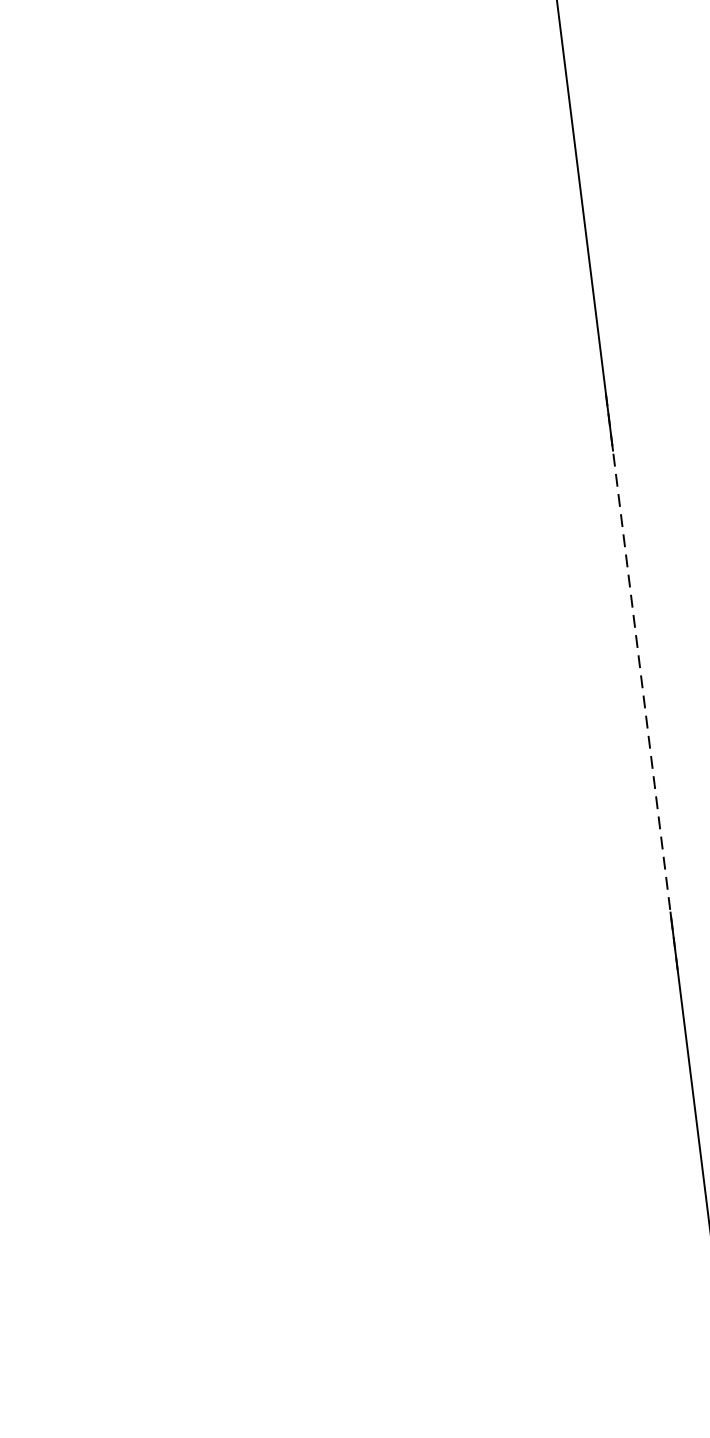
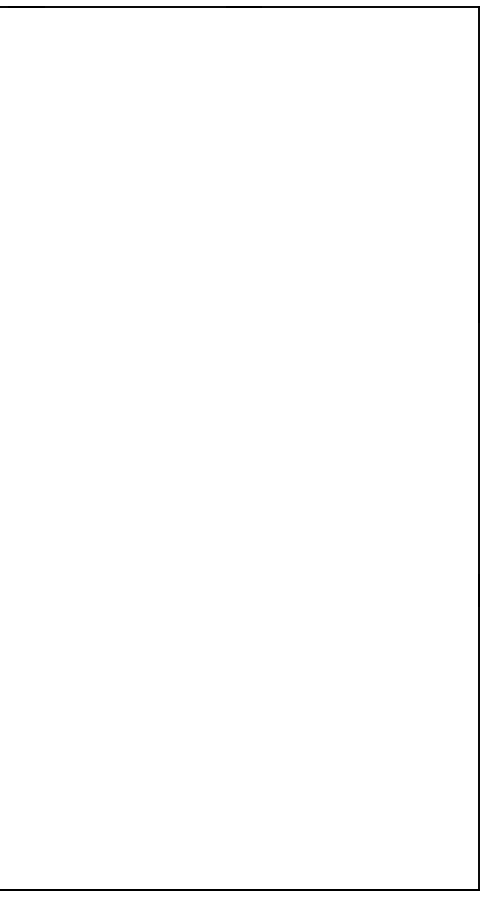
line: (640, 681) -> (478, 448), dashed -> solid

